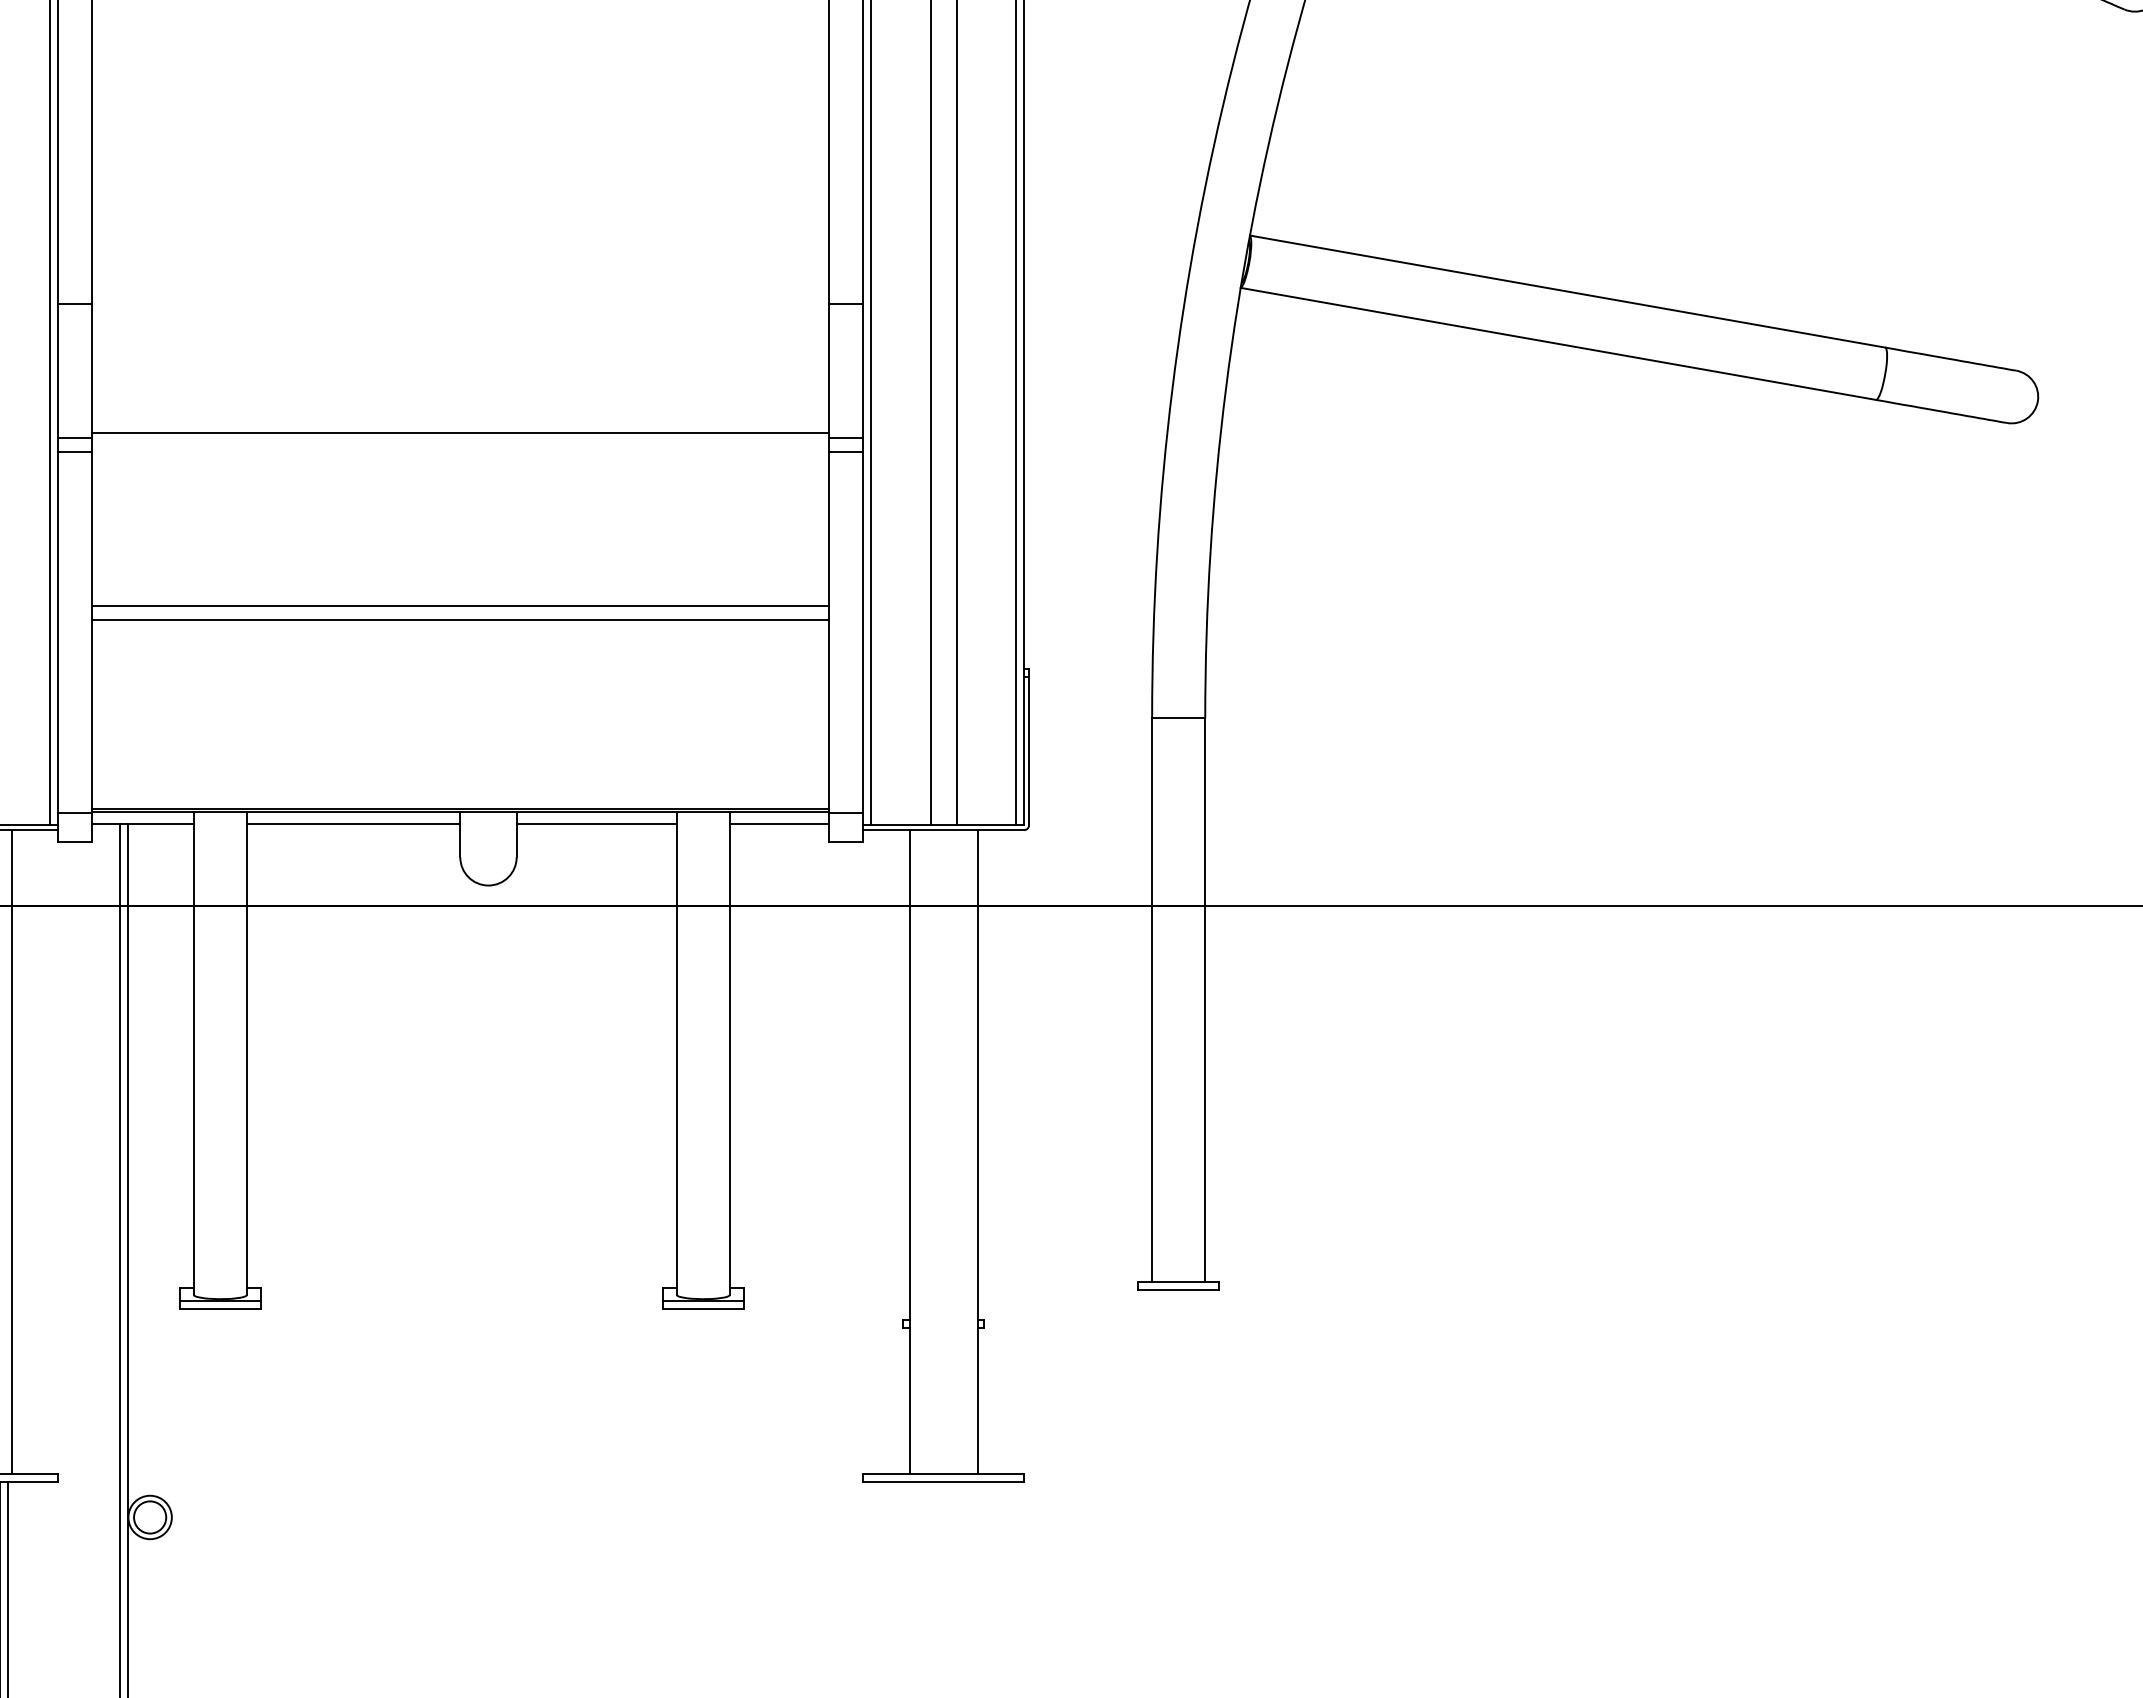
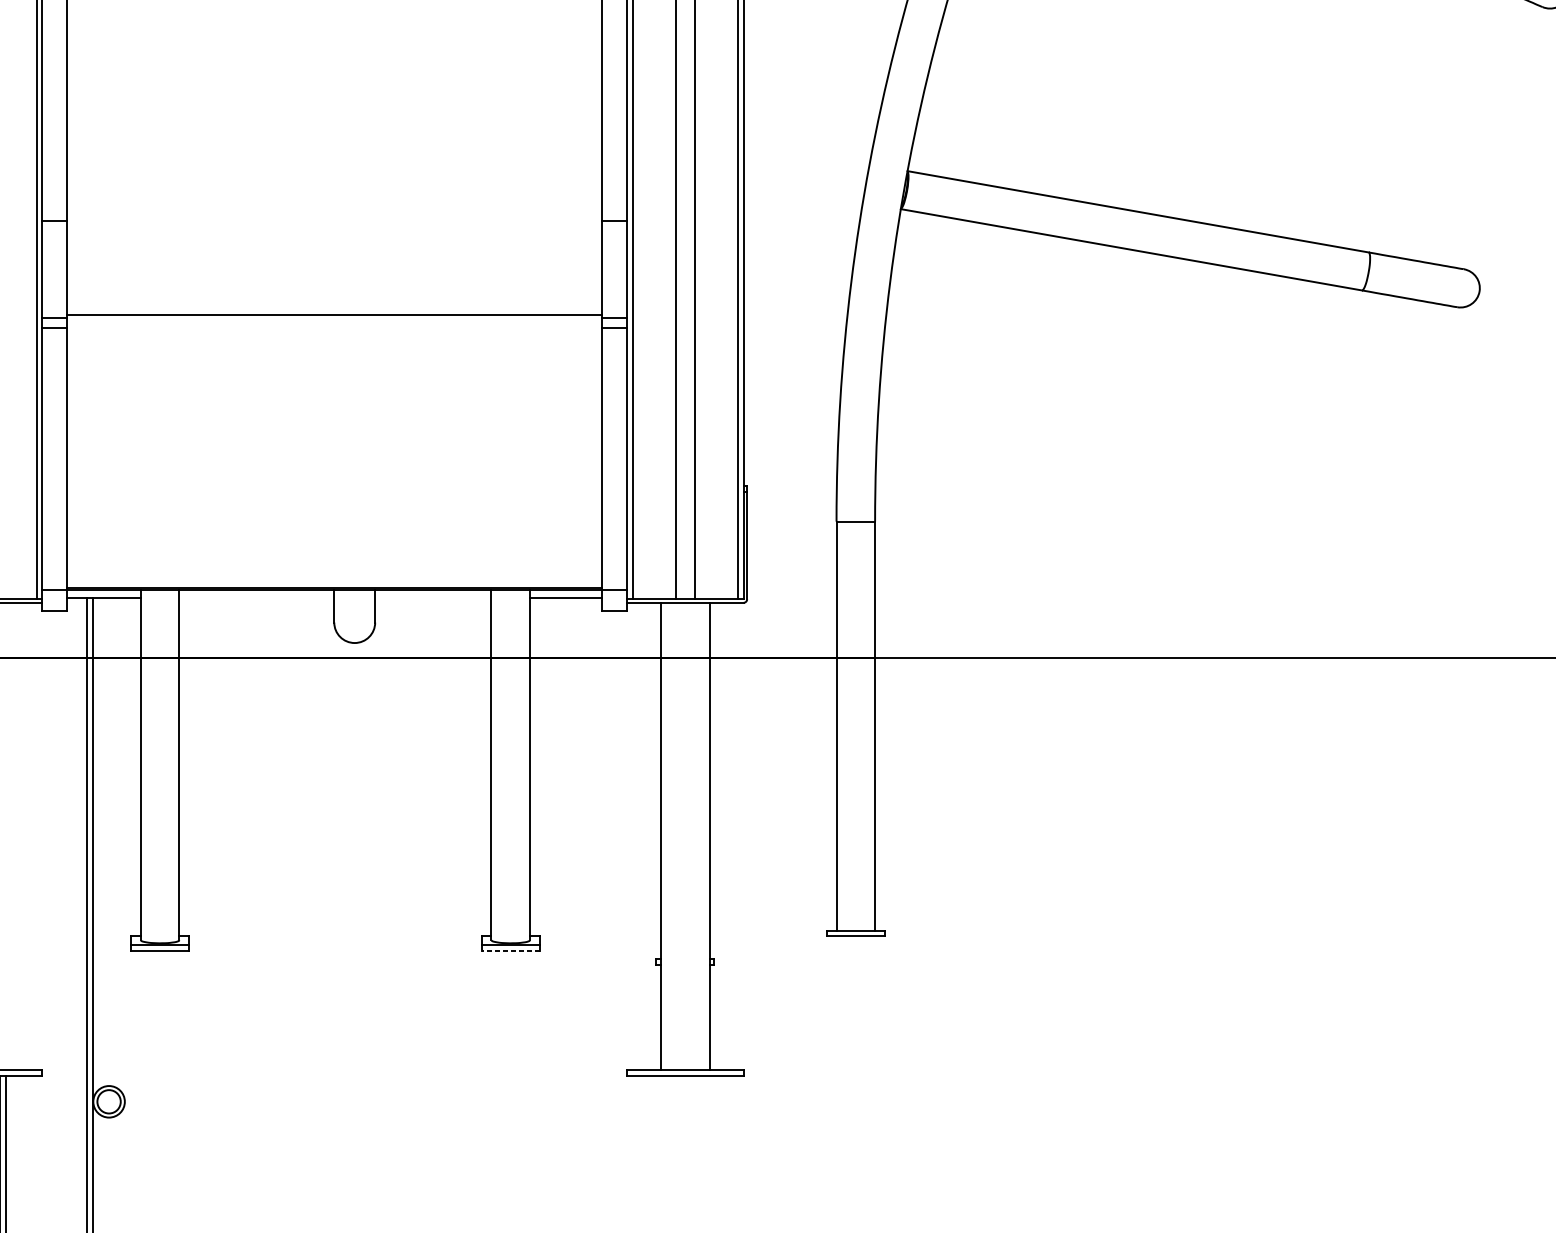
line: (460, 606) -> (334, 440), removed
line: (460, 620) -> (334, 450), removed
line: (353, 823) -> (256, 597), removed
line: (596, 823) -> (433, 597), removed
line: (11, 1152) -> (8, 836), removed
line: (702, 1309) -> (510, 950), solid -> dashed

